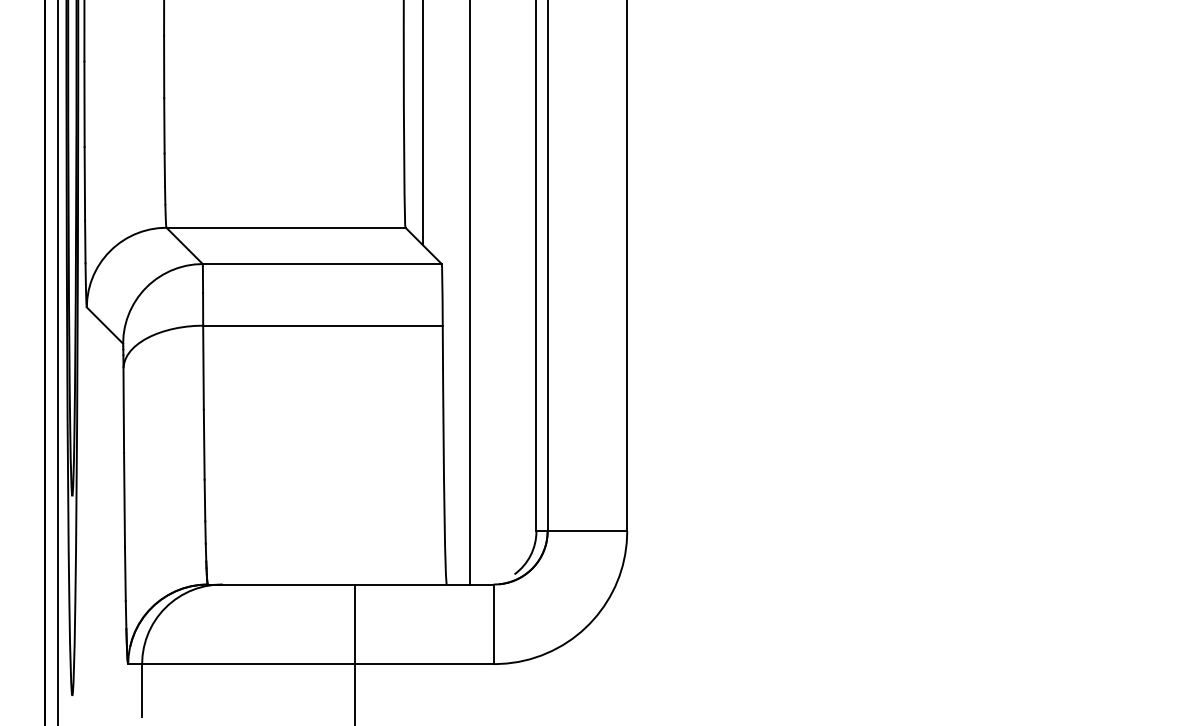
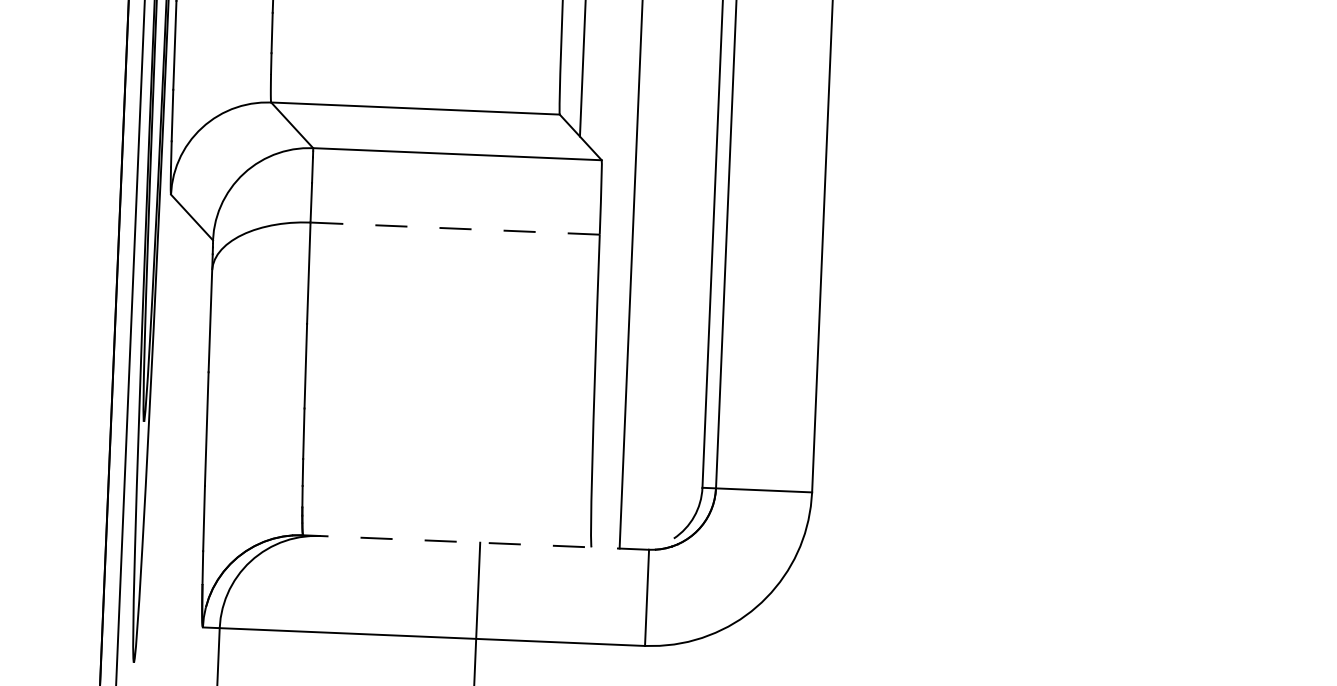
line: (322, 325) -> (454, 228), solid -> dashed
line: (350, 584) -> (475, 542), solid -> dashed

